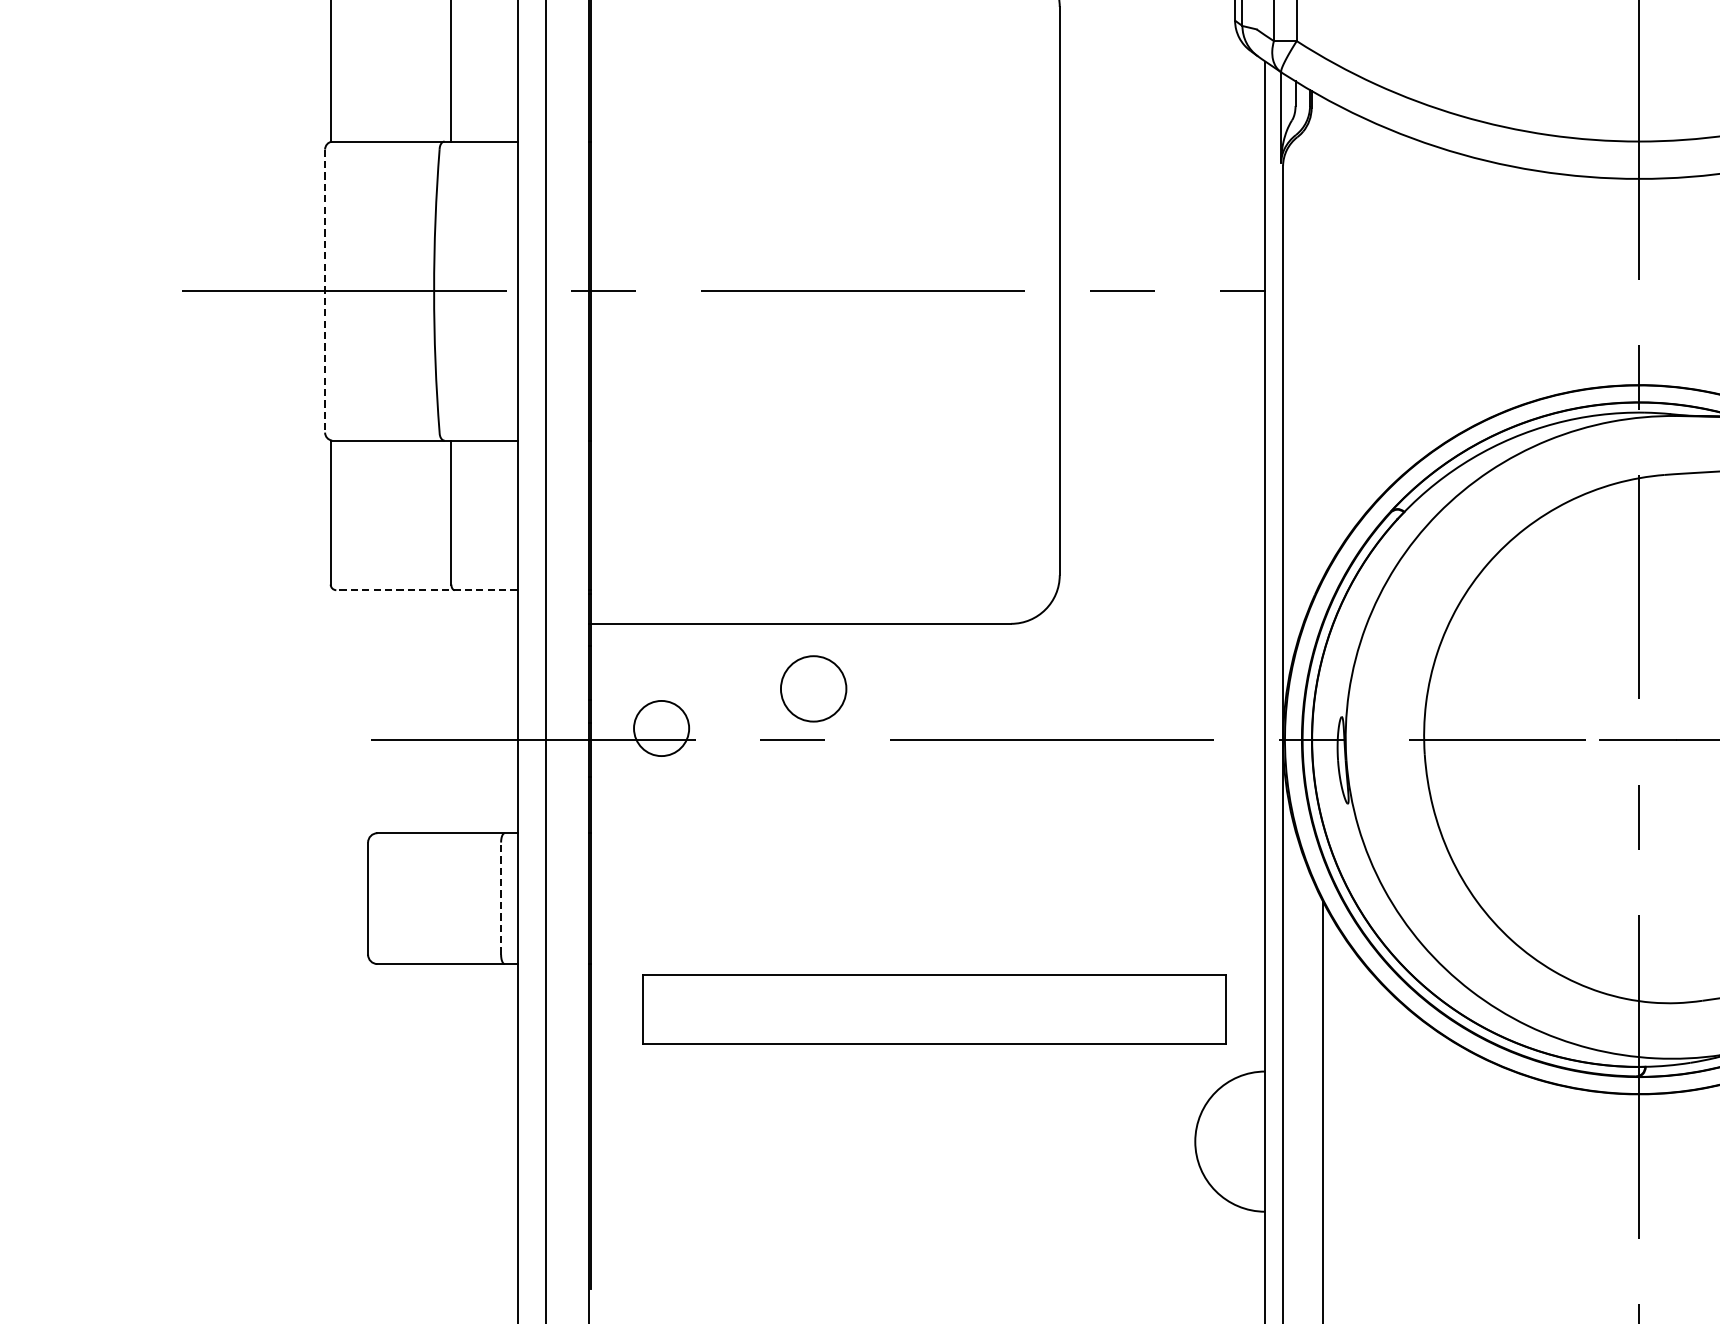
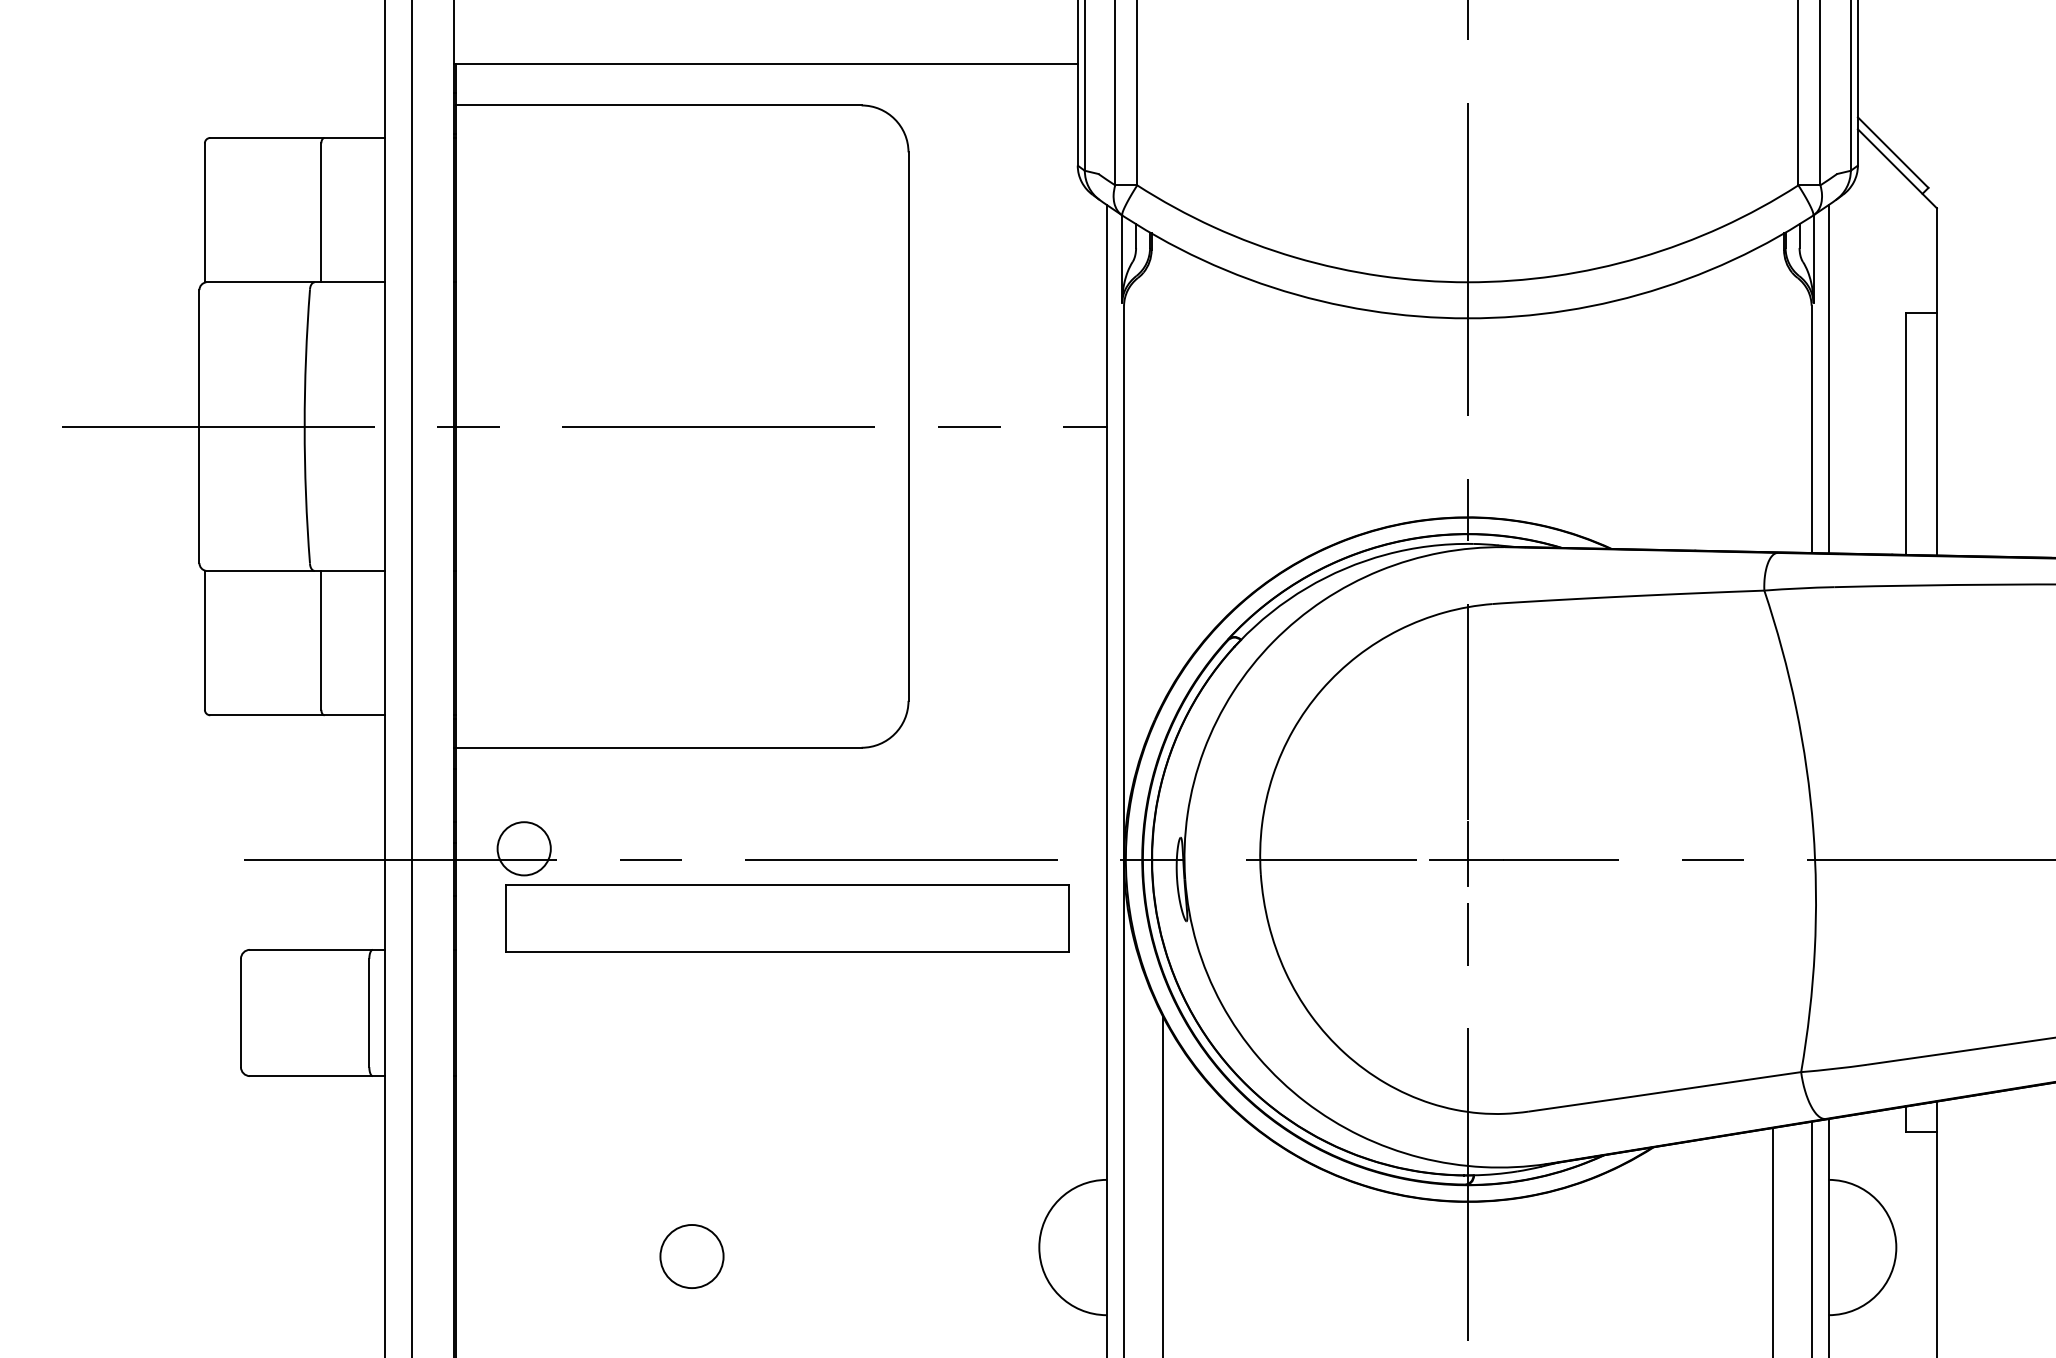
line: (325, 290) -> (199, 426), dashed -> solid
line: (426, 590) -> (297, 715), dashed -> solid
circle: (813, 688) -> (691, 1256), moved
line: (1638, 733) -> (1467, 853), added
line: (501, 898) -> (369, 1012), dashed -> solid
part: (934, 1010) -> (787, 918), moved

